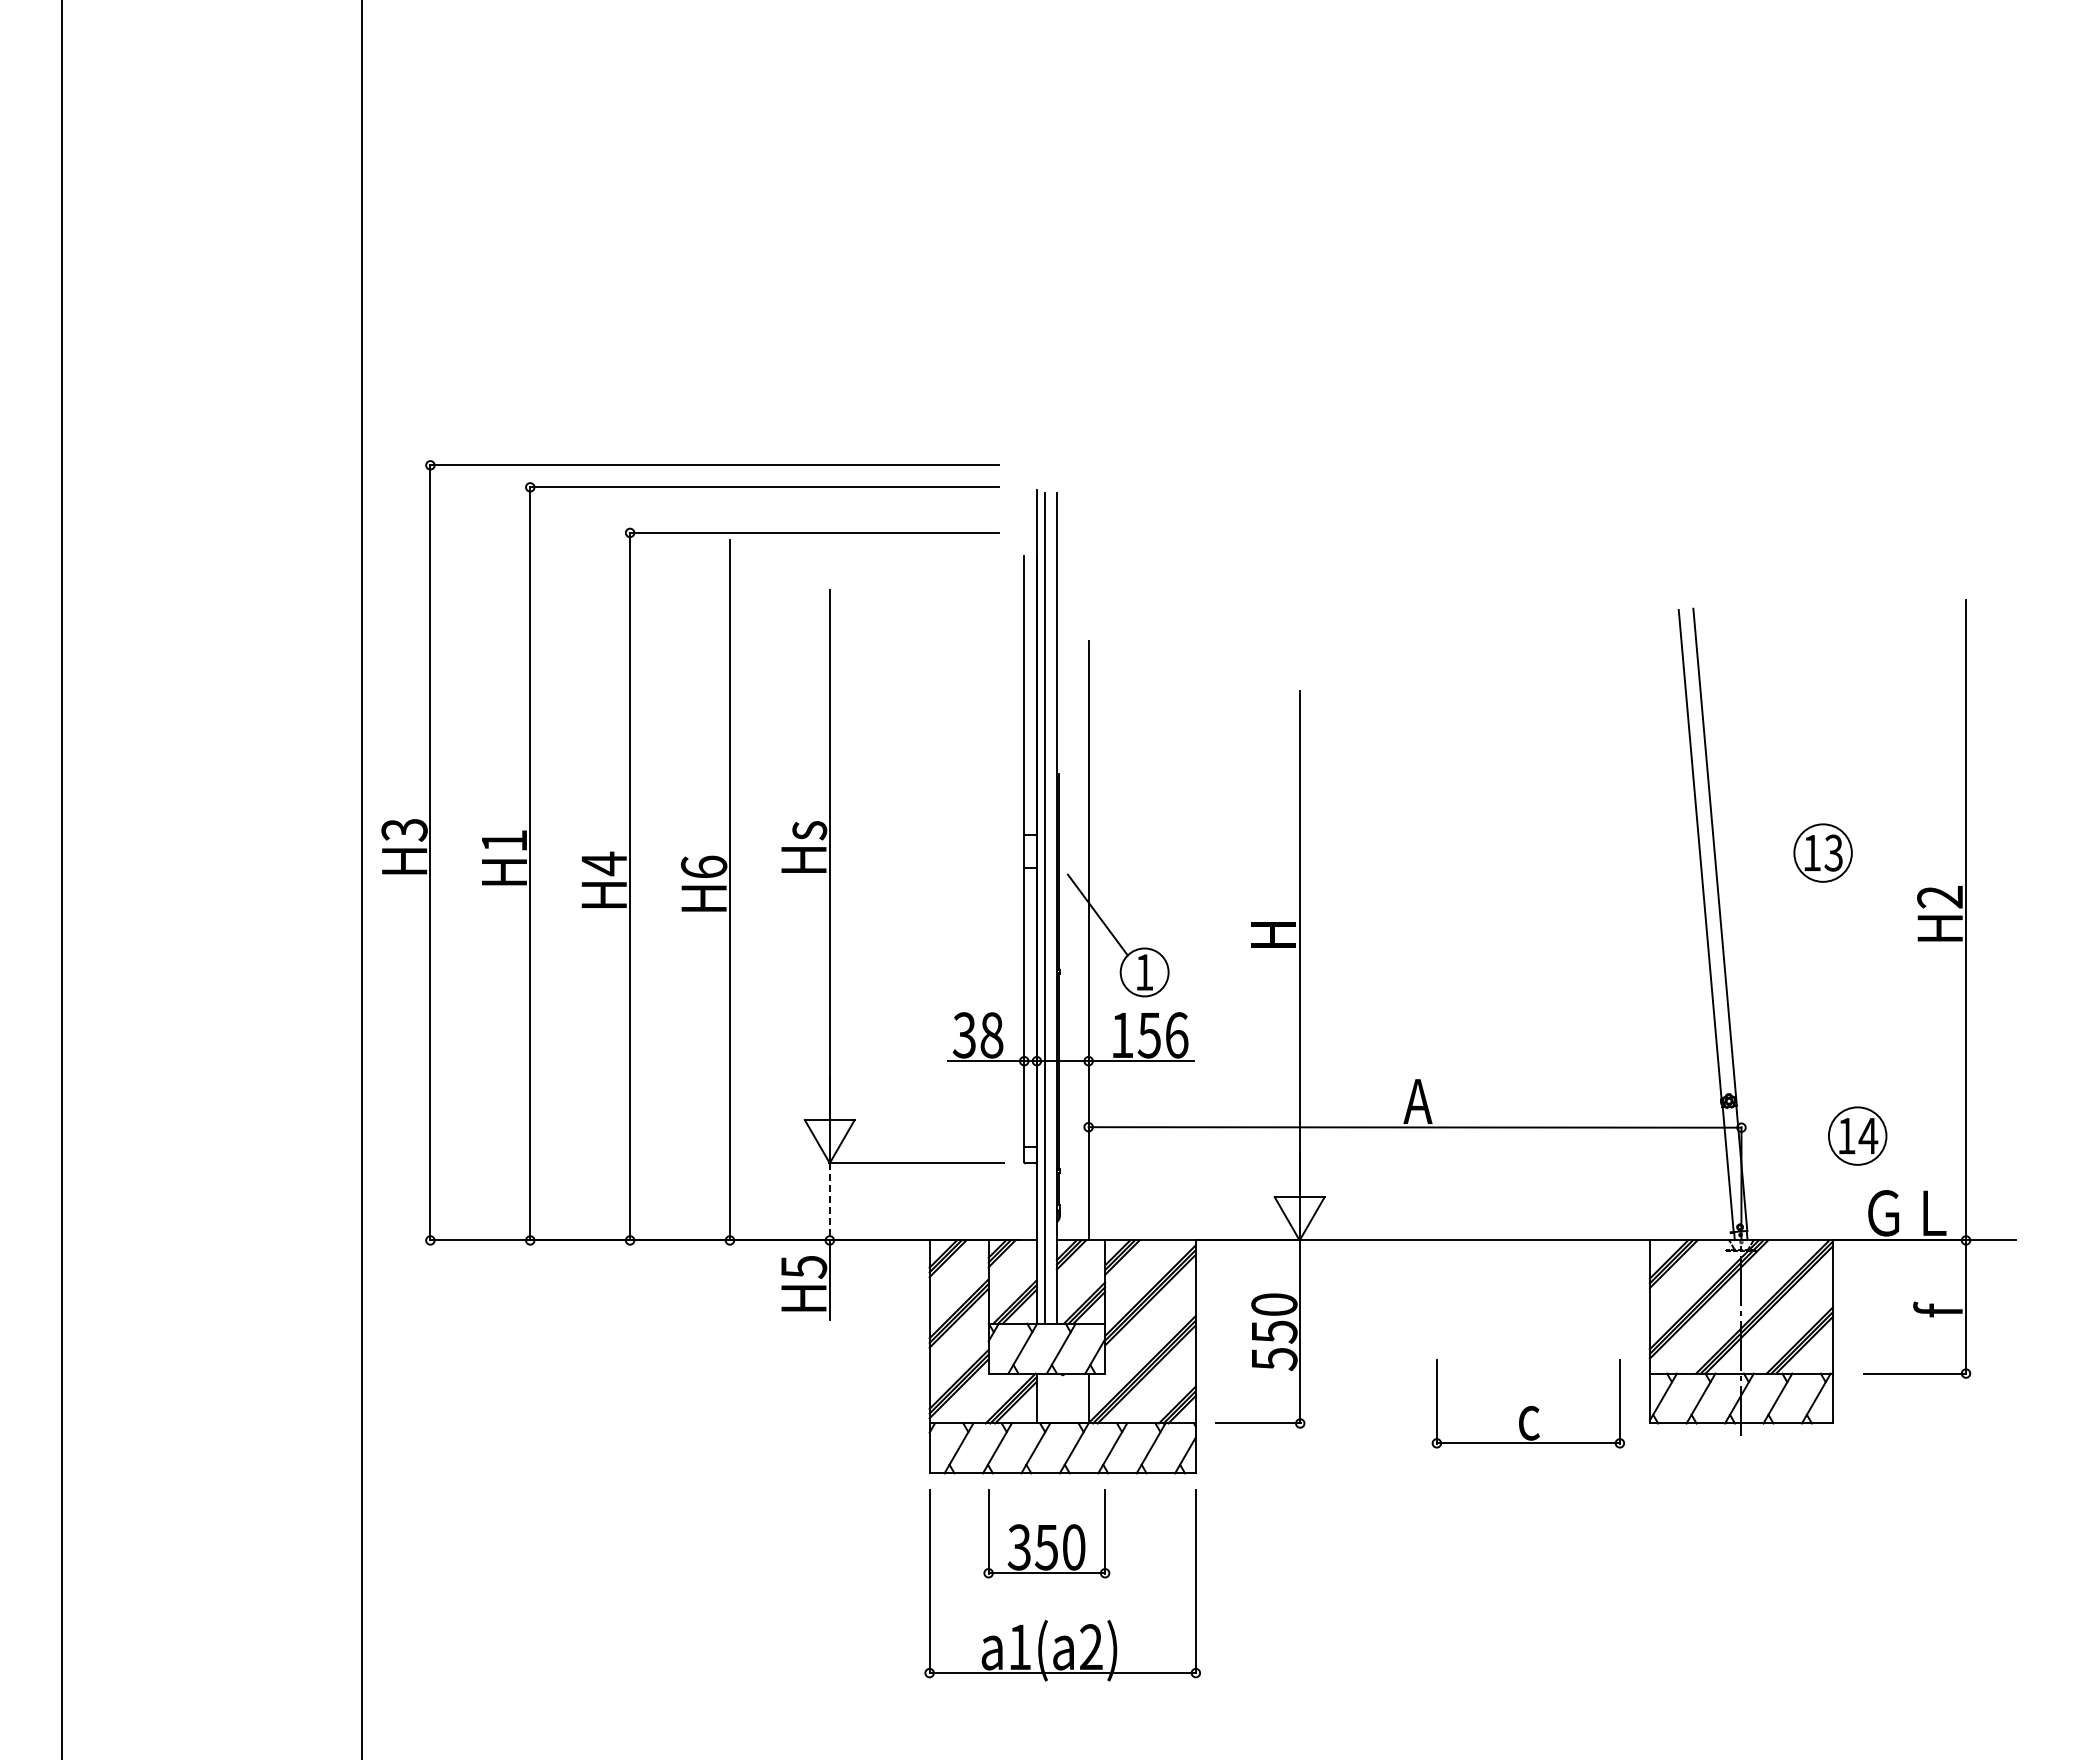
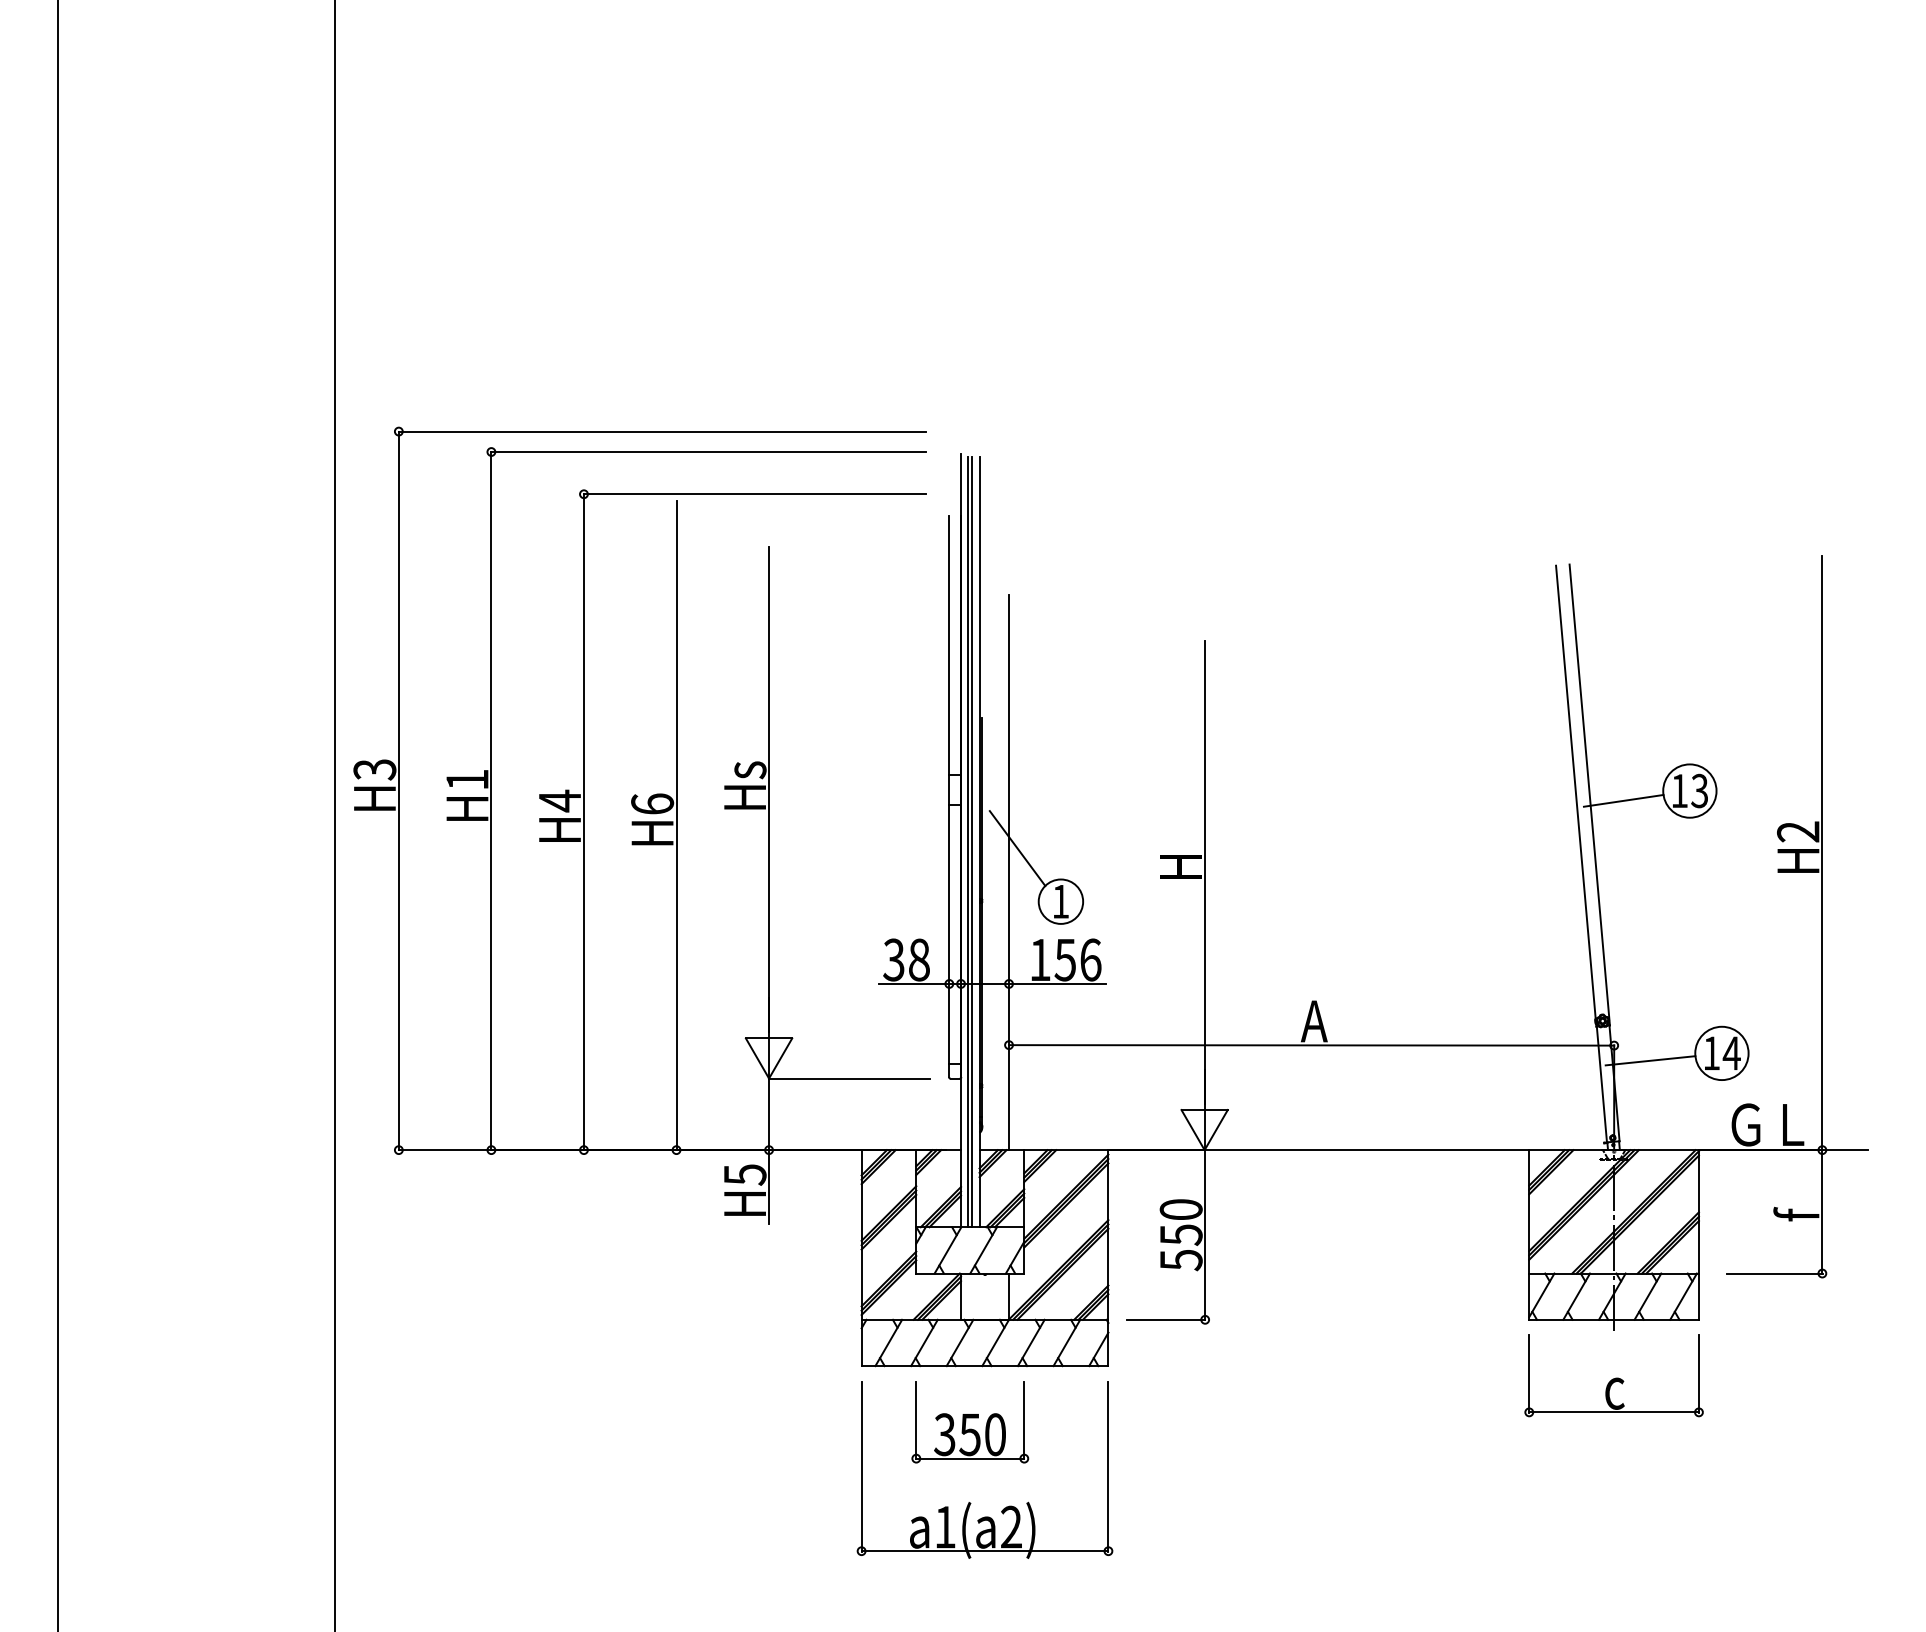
line: (1751, 863) -> (1623, 800), added
line: (1048, 908) -> (971, 842), added
line: (1780, 1144) -> (1650, 1061), added
line: (829, 1201) -> (768, 1114), dashed -> solid
part: (1527, 1403) -> (1613, 1375), moved

